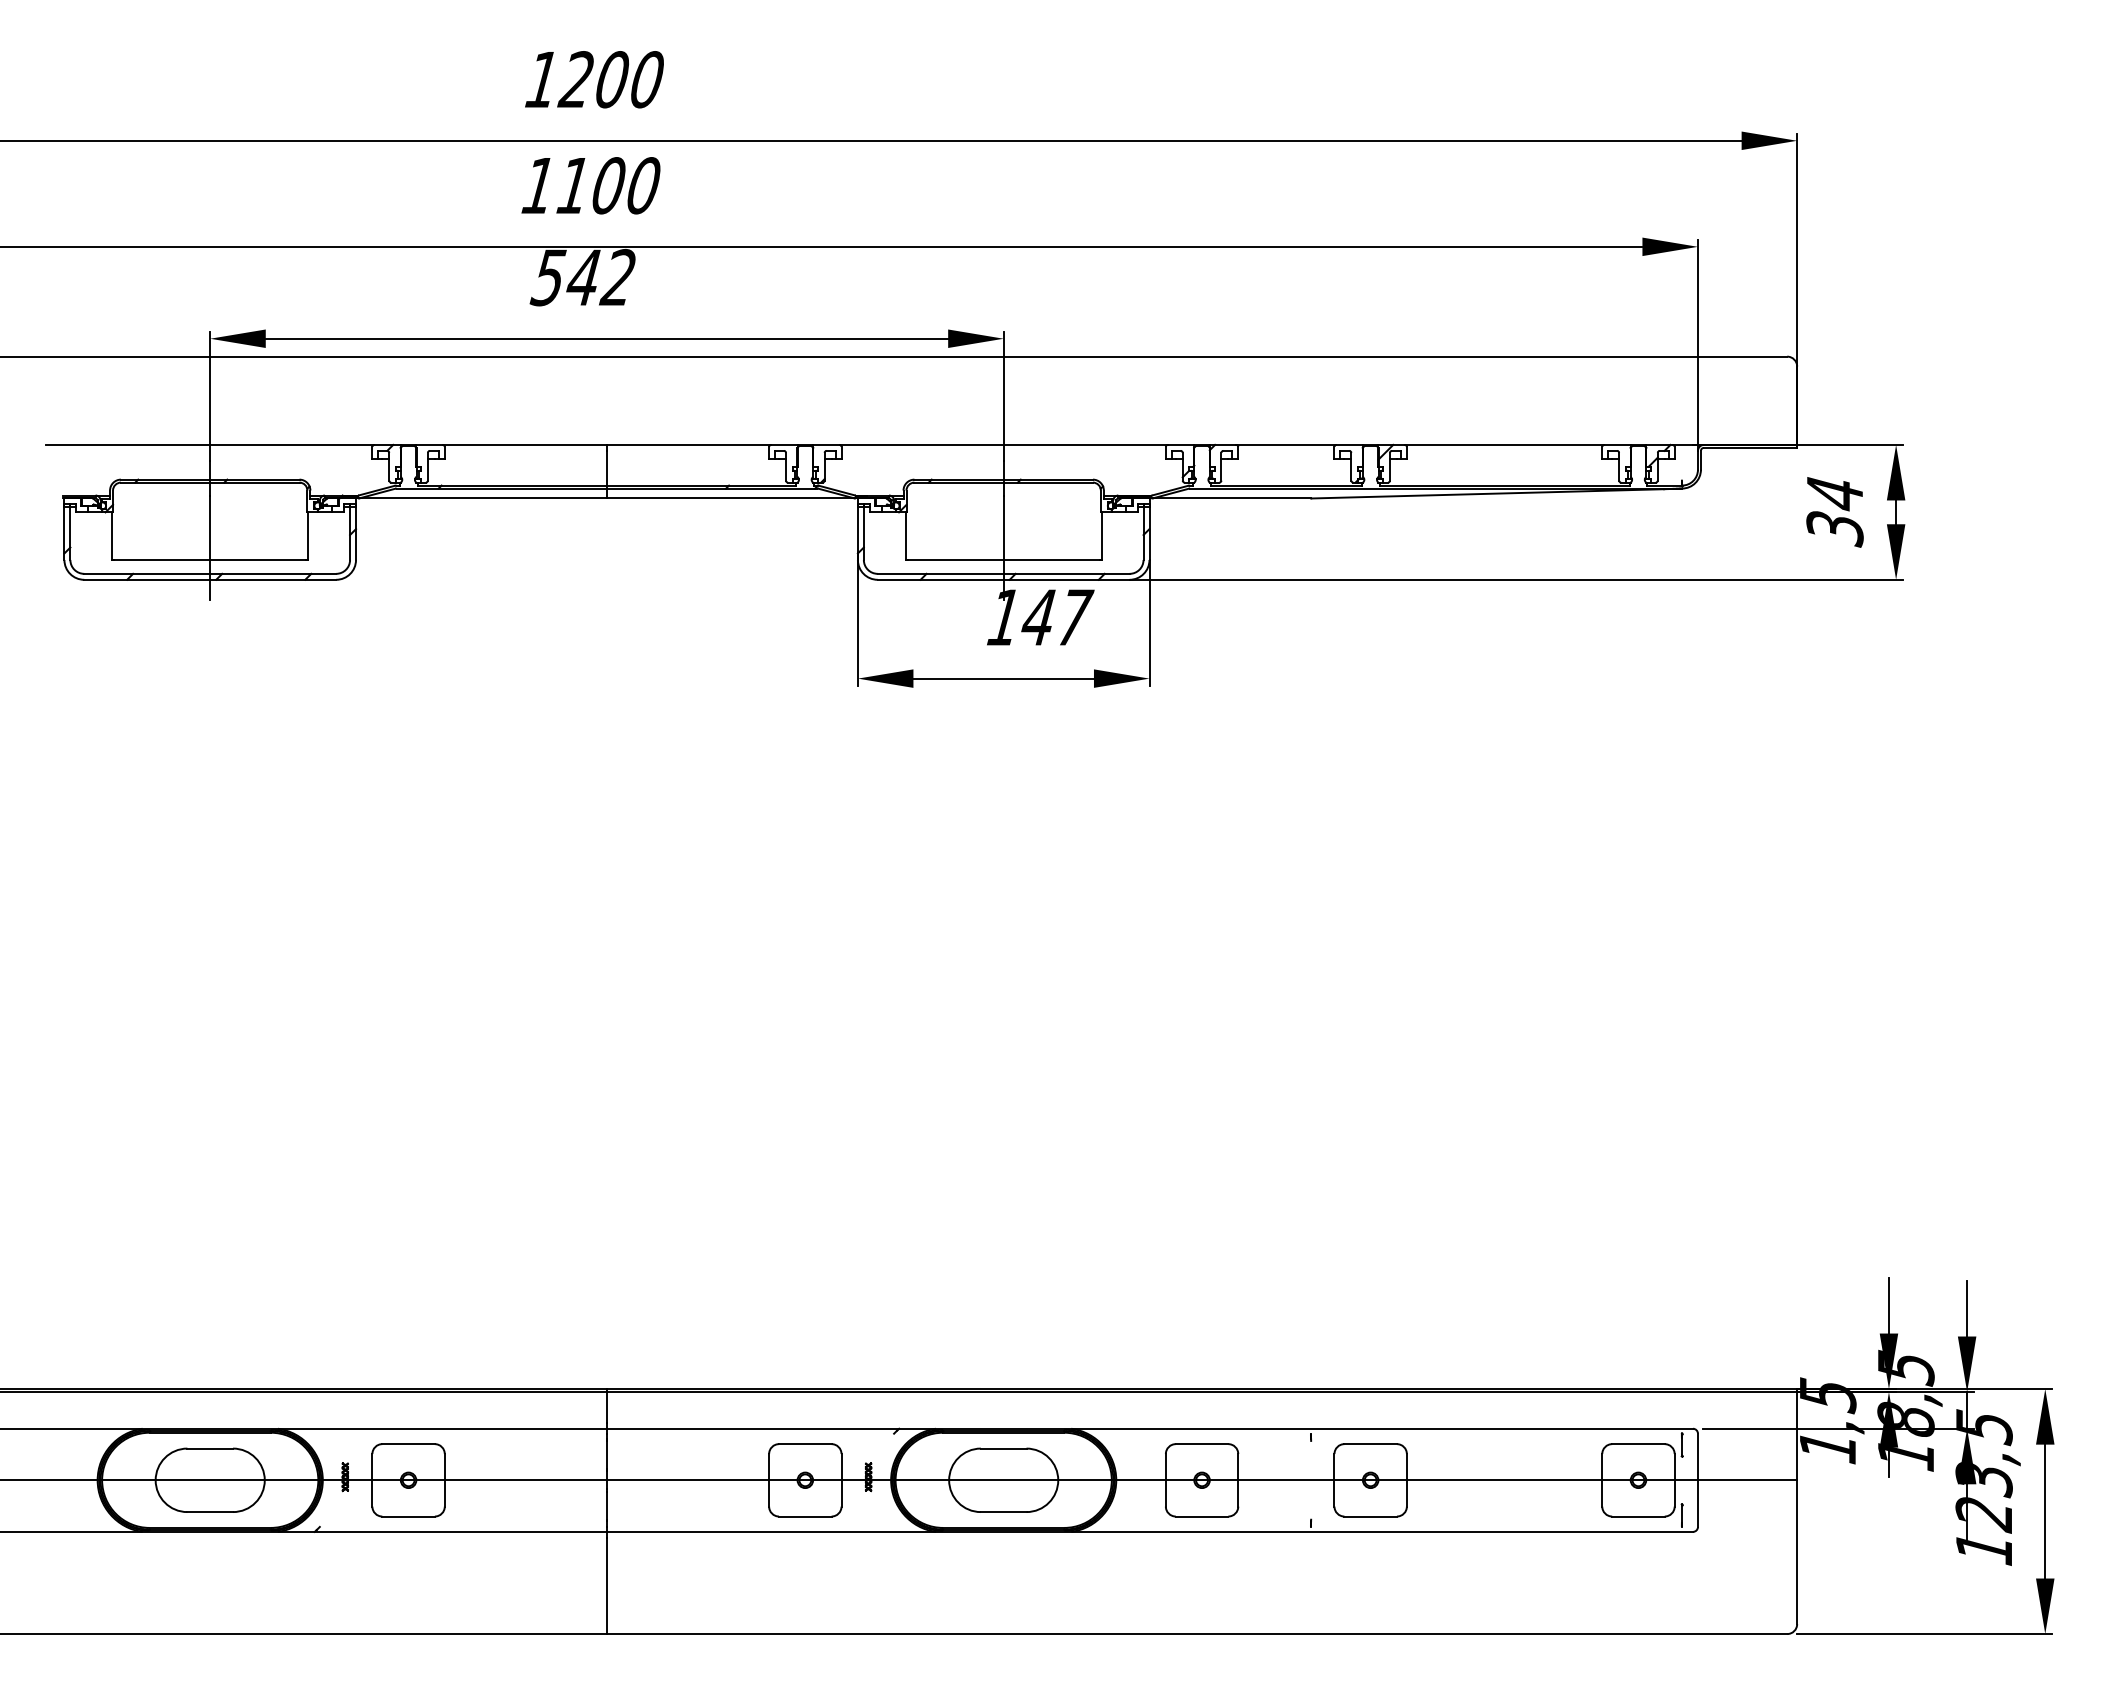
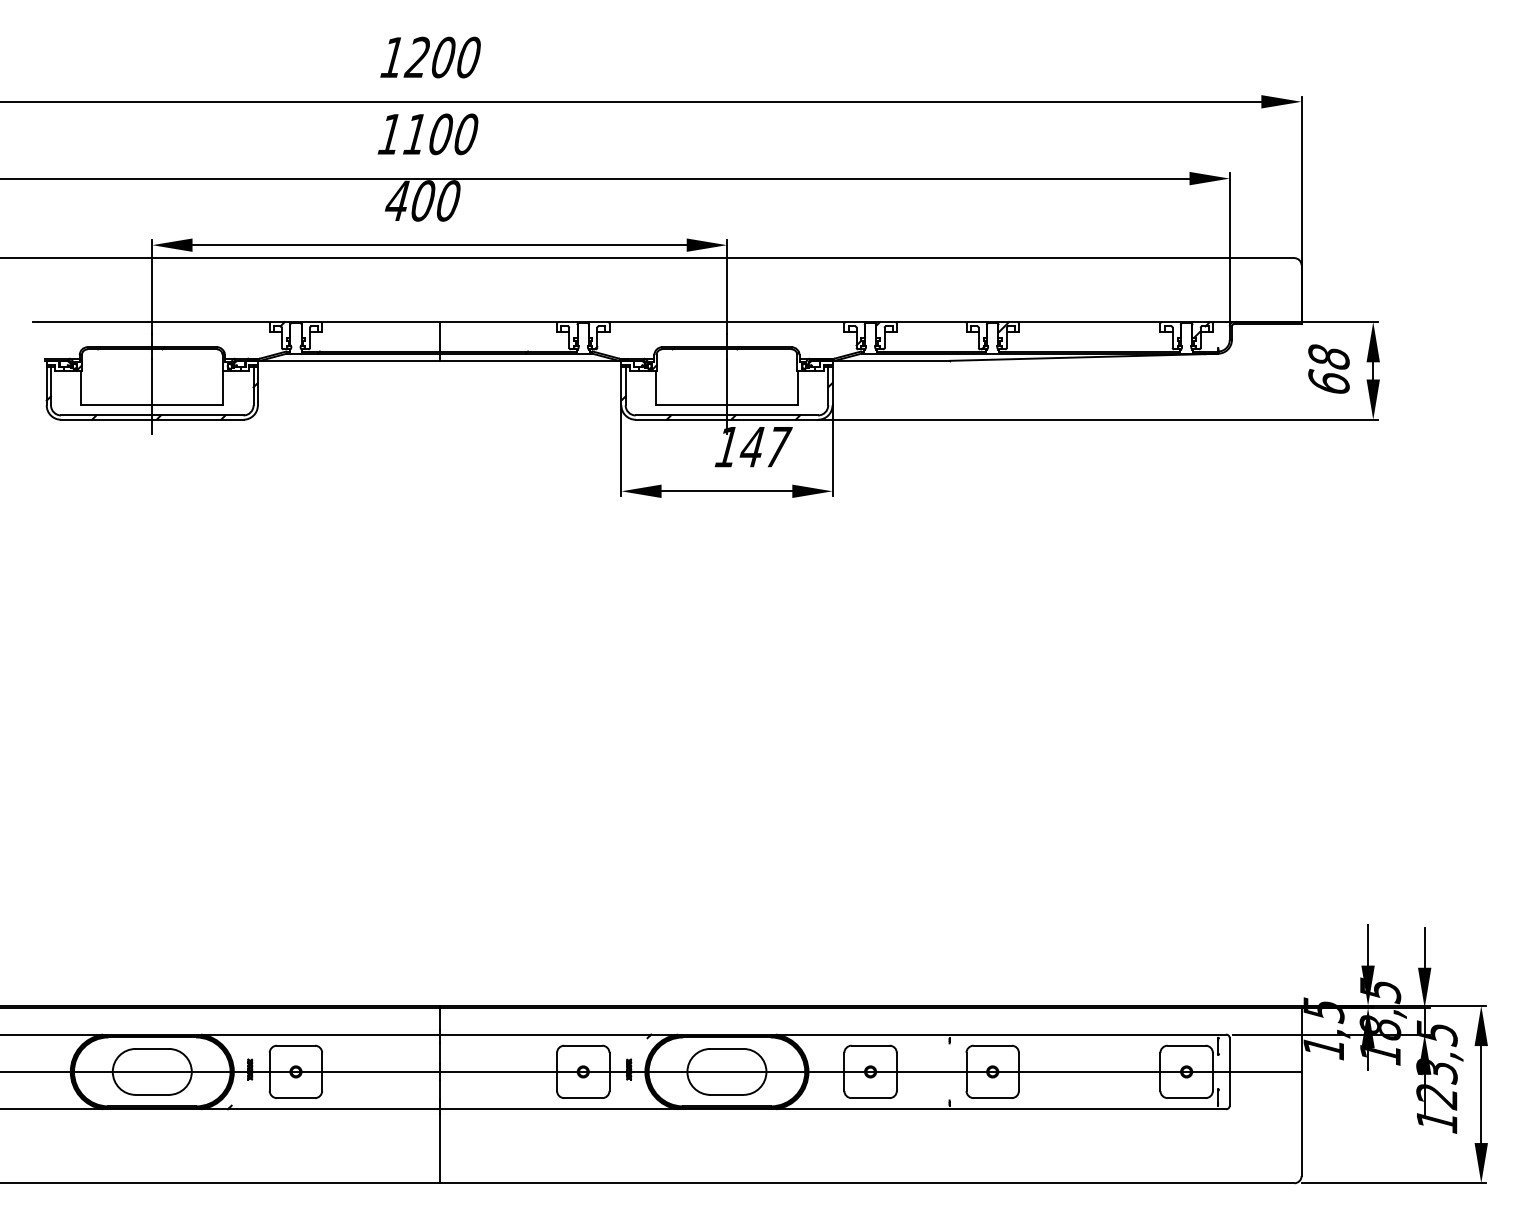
text: (581, 277) -> (421, 200), 542 -> 400
text: (1834, 511) -> (1328, 370), 34 -> 68

